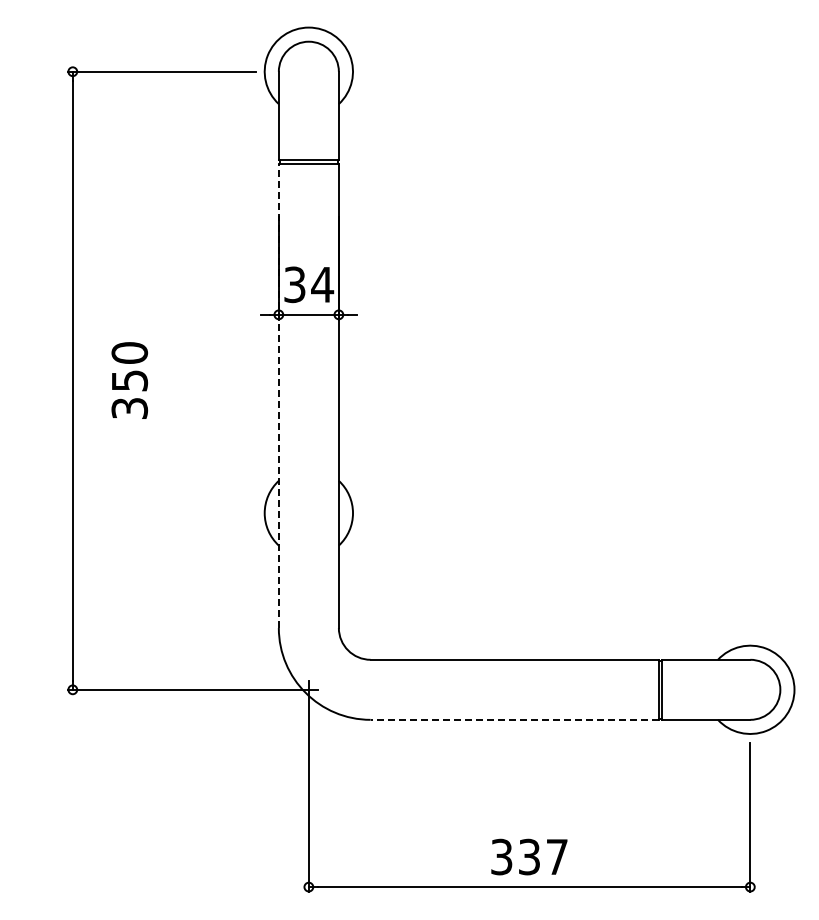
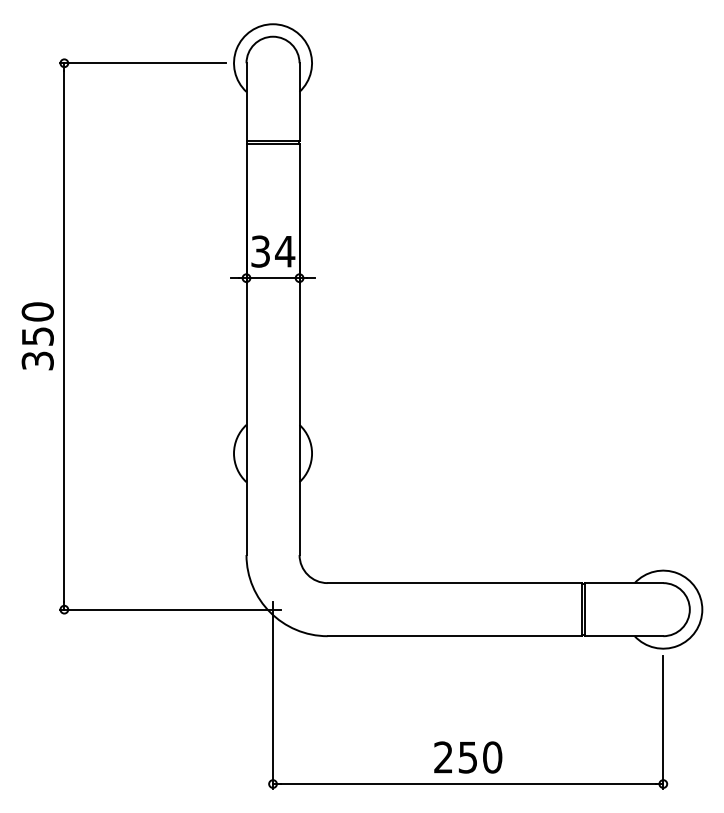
text: (129, 380) -> (37, 336), moved
line: (278, 395) -> (246, 349), dashed -> solid
line: (514, 719) -> (454, 635), dashed -> solid
text: (529, 856) -> (468, 757), 337 -> 250

